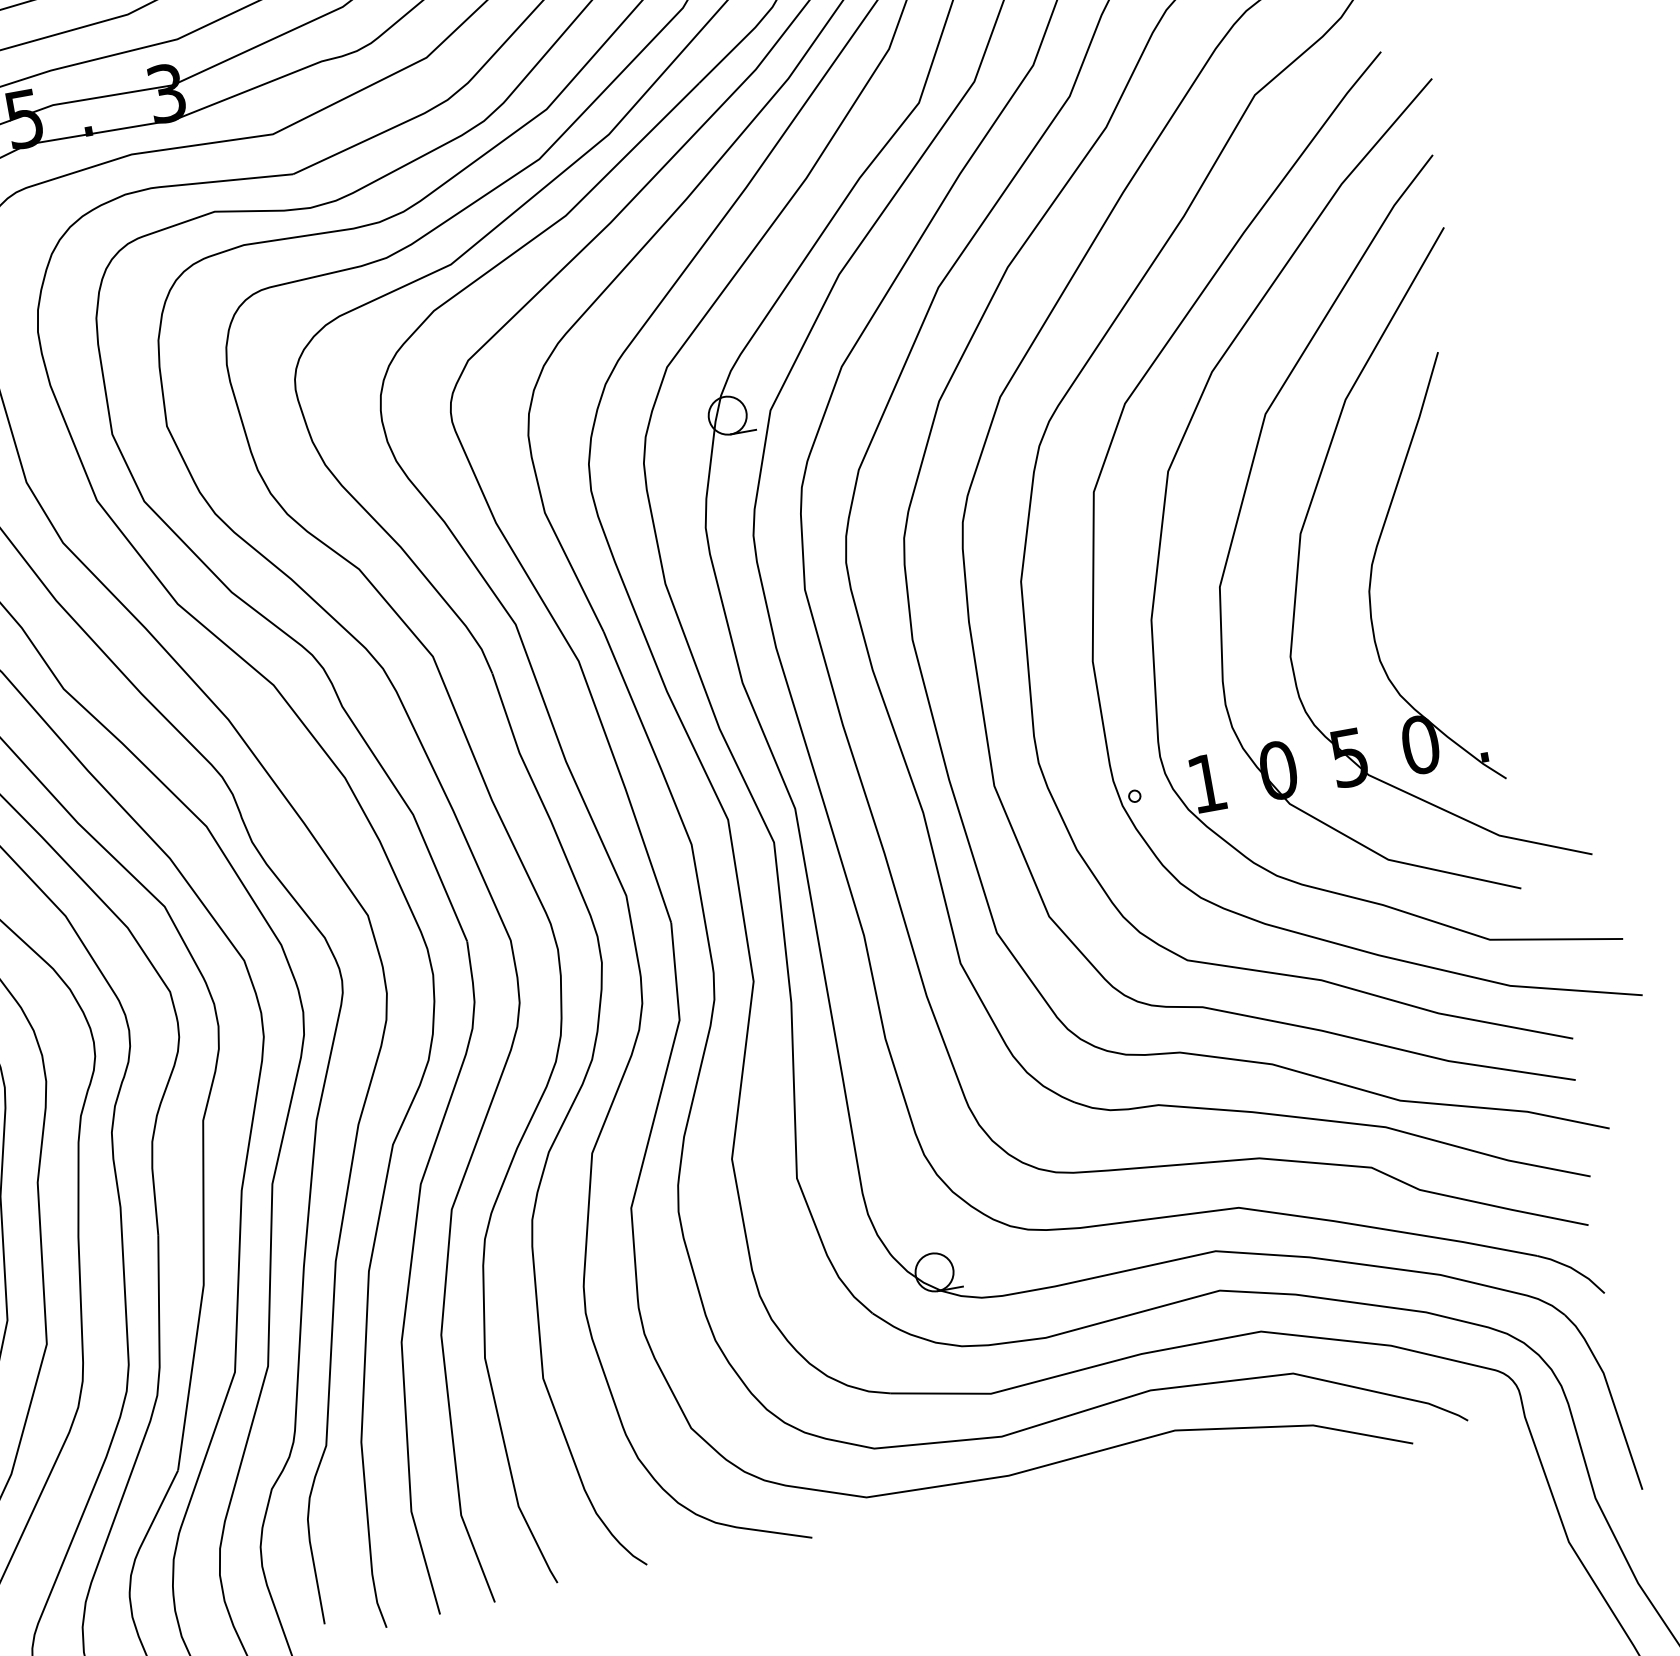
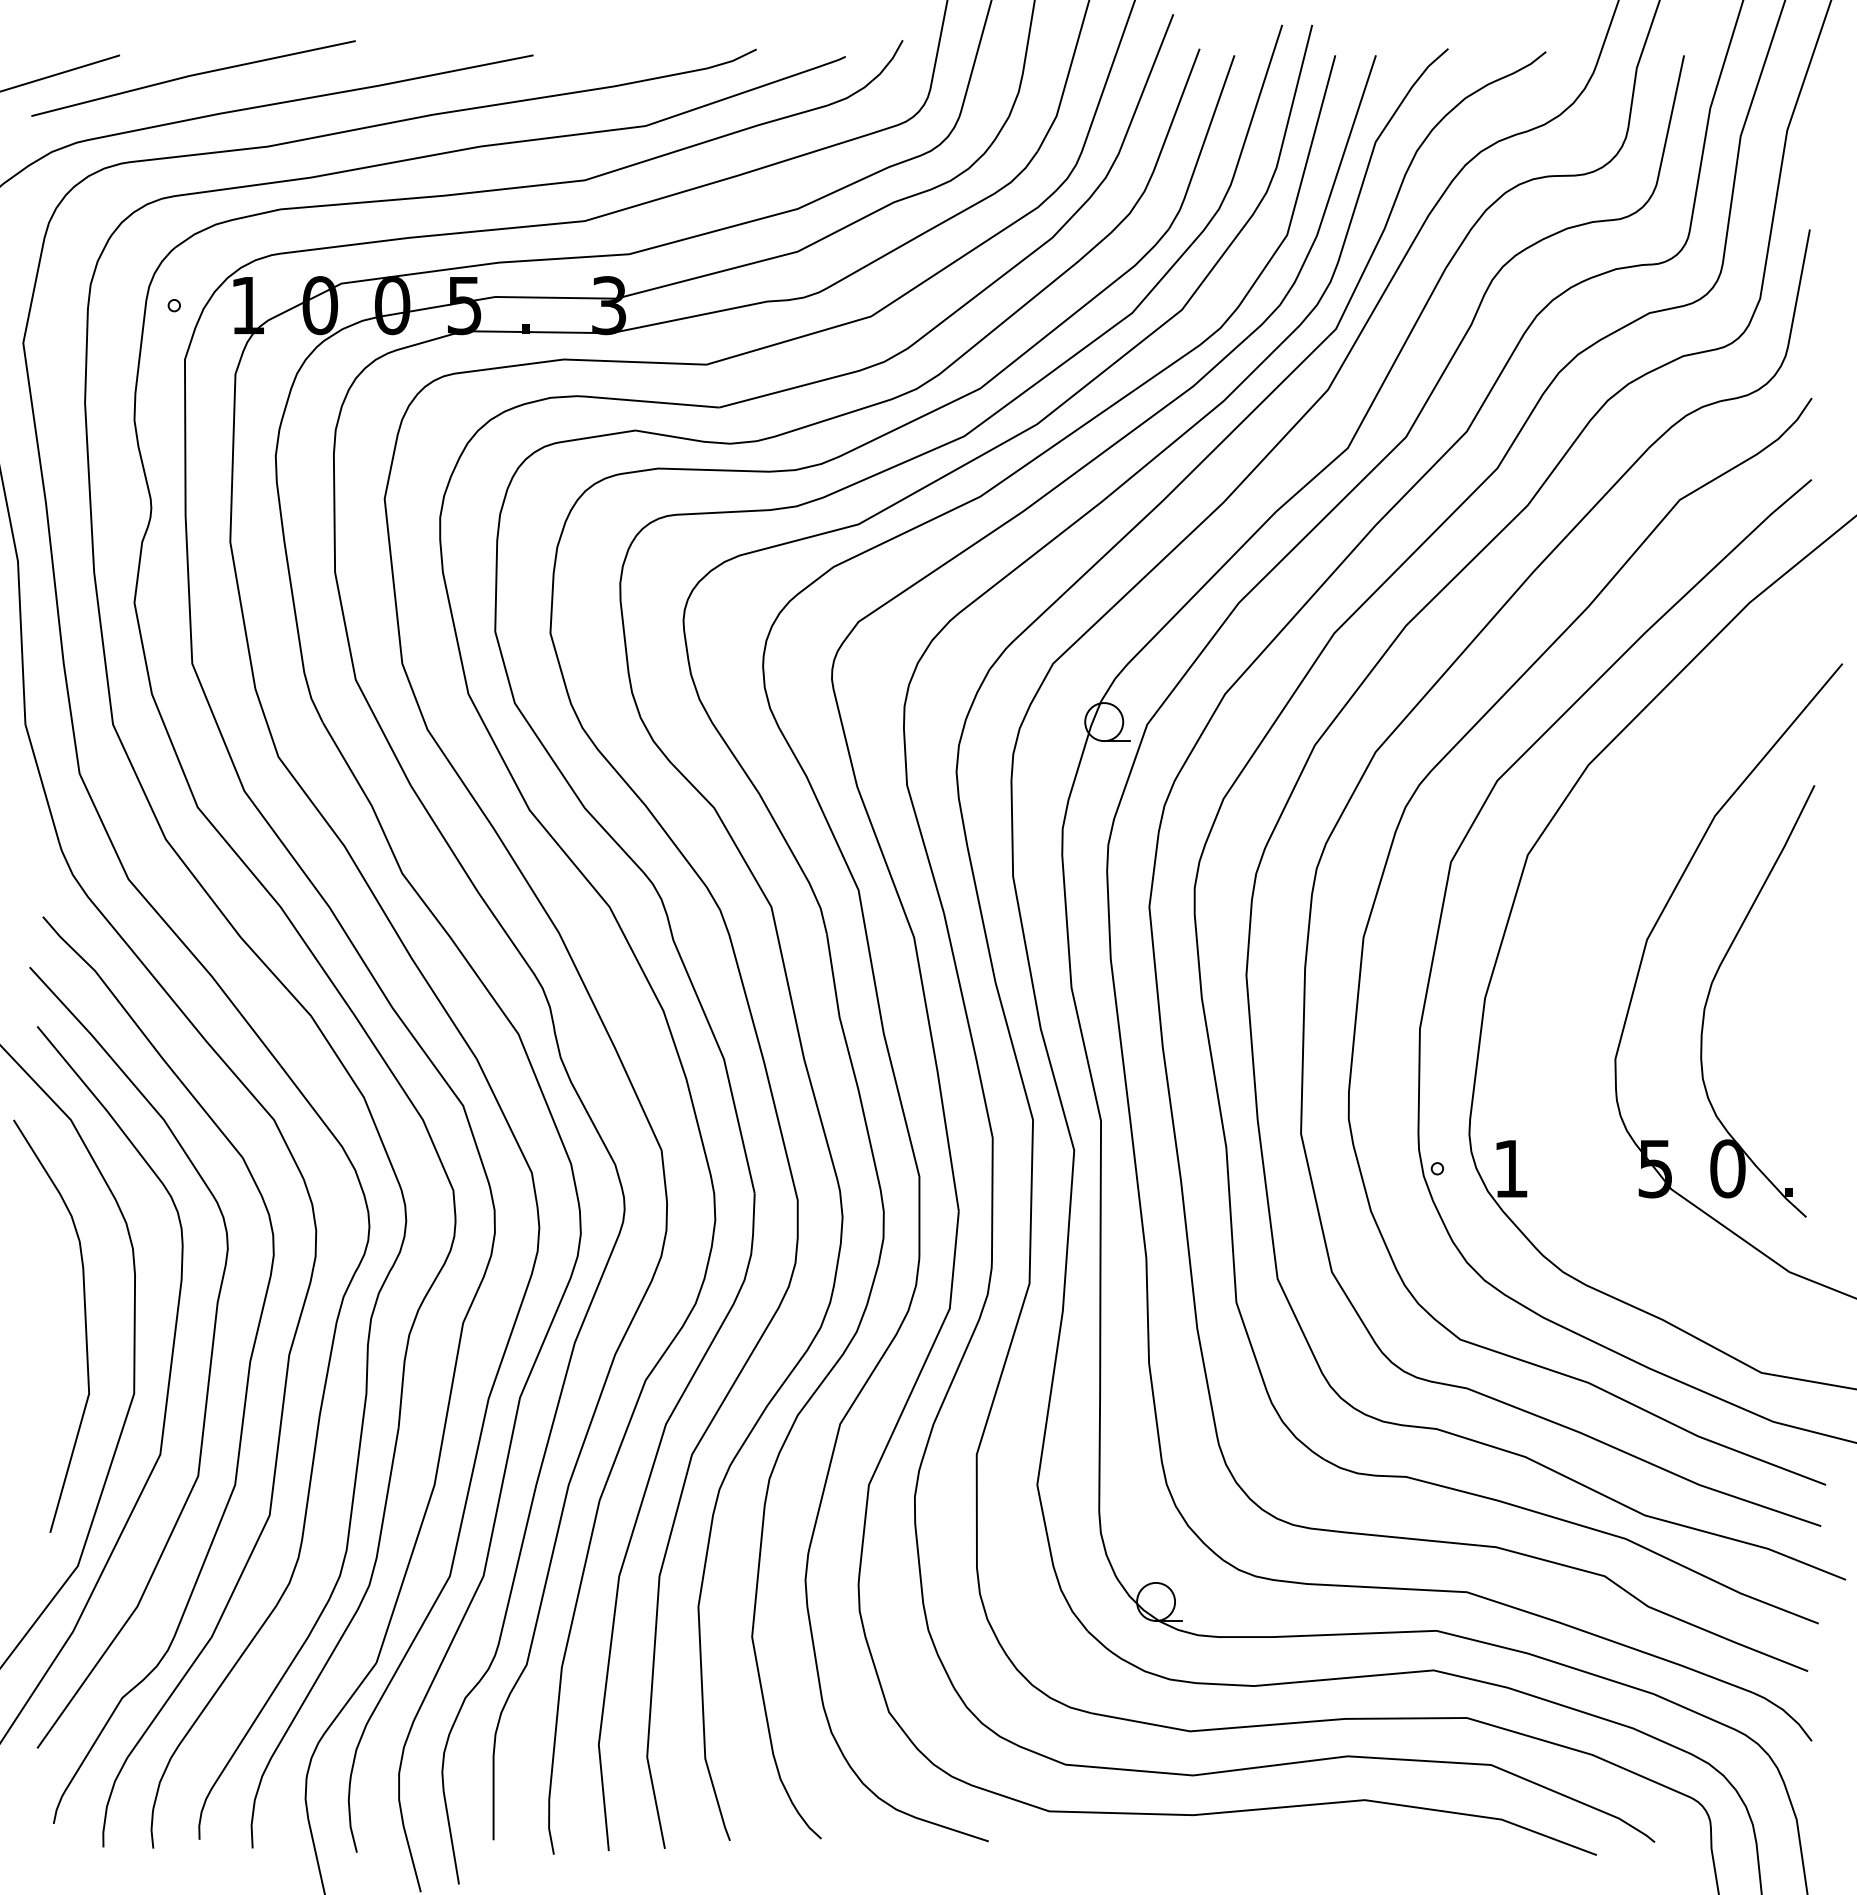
part: (1240, 513) -> (1591, 909), removed

